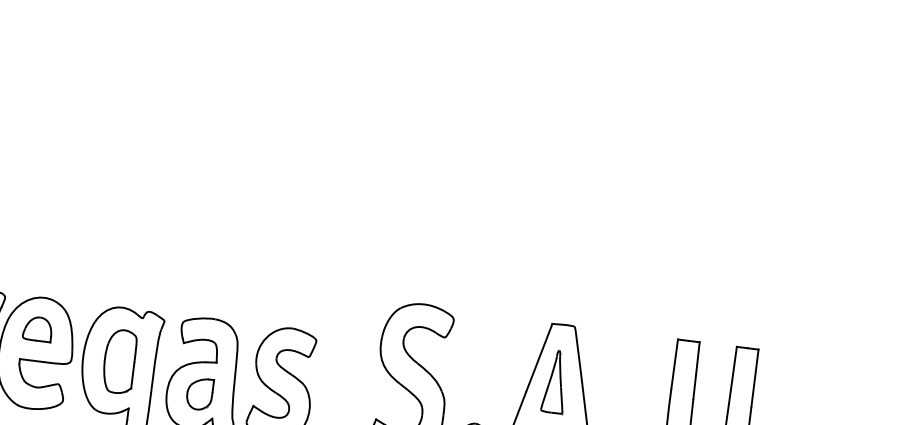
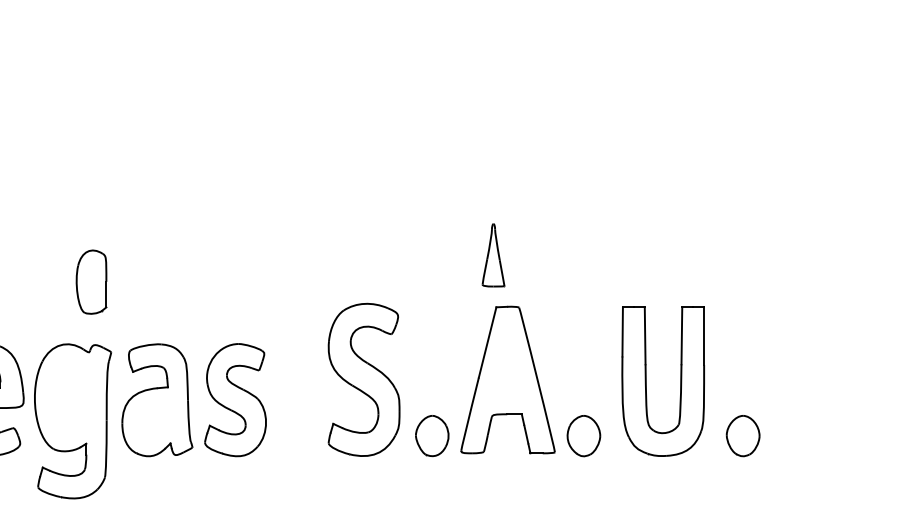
part: (119, 360) -> (91, 281), moved
part: (555, 381) -> (493, 255), moved
part: (199, 393) -> (154, 420), removed

